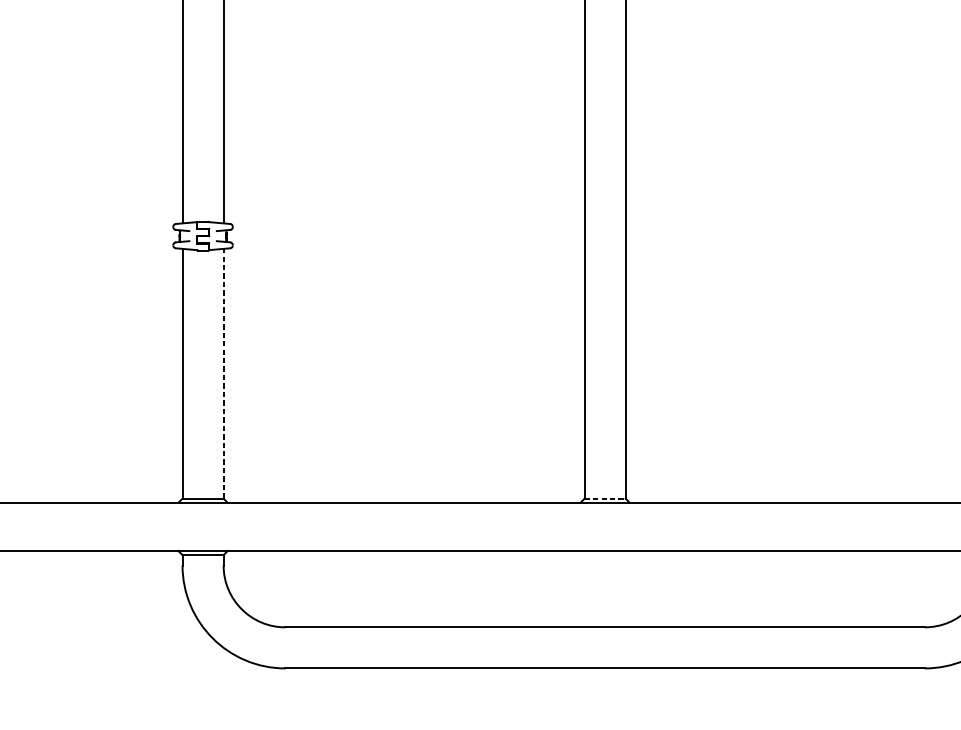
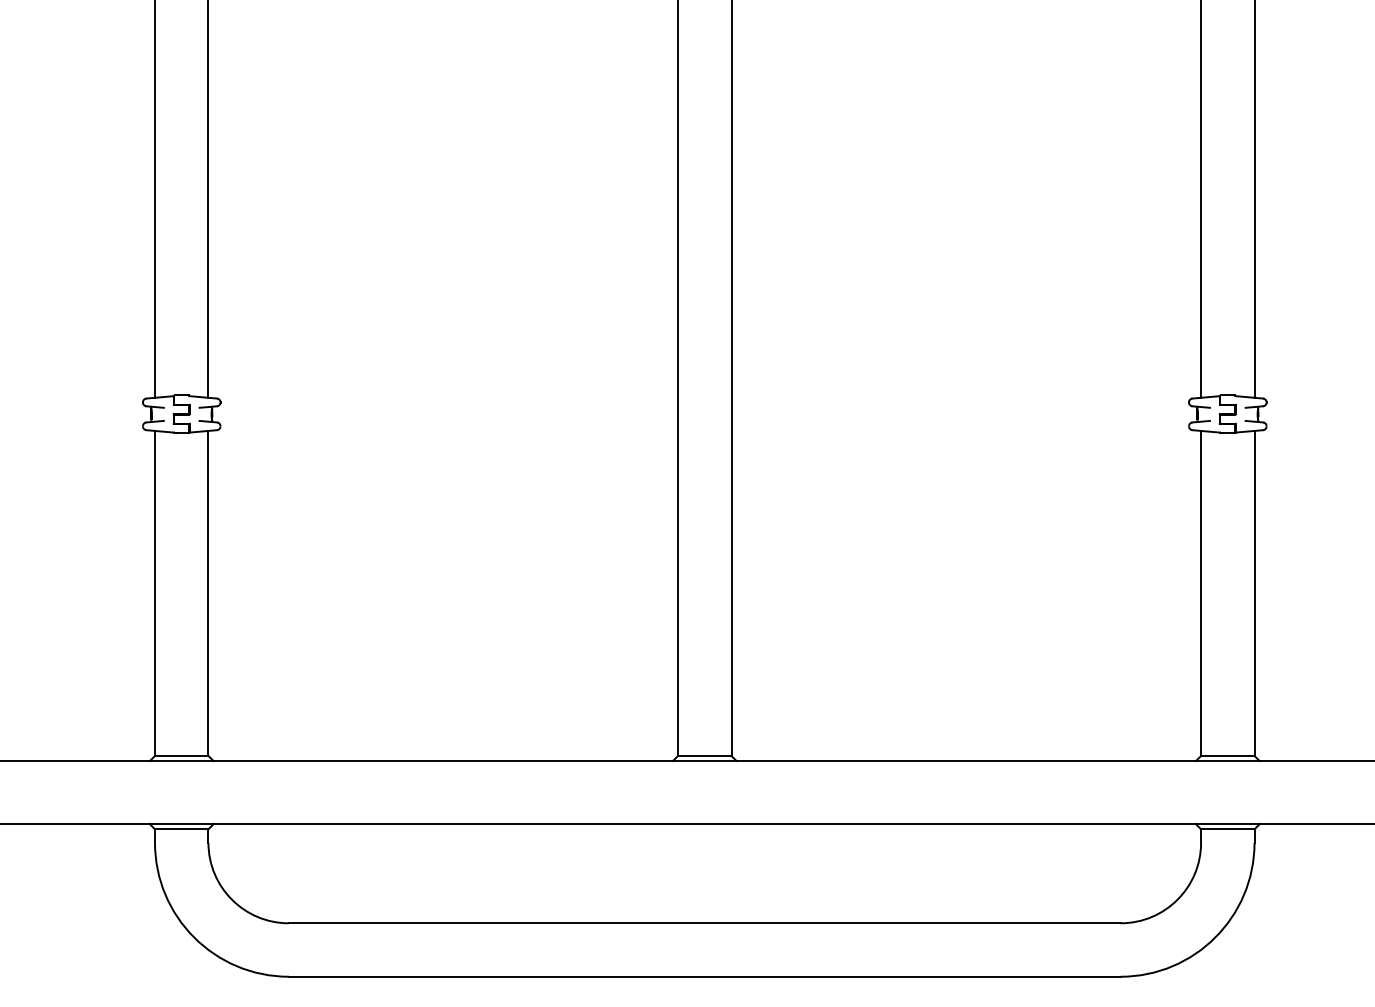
line: (223, 373) -> (208, 592), dashed -> solid
line: (604, 498) -> (704, 755), dashed -> solid

